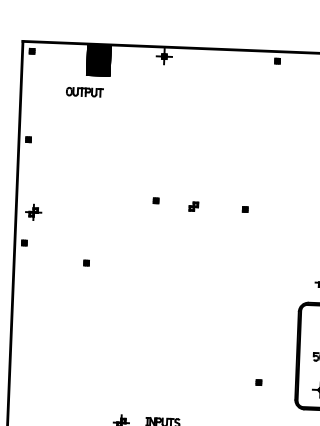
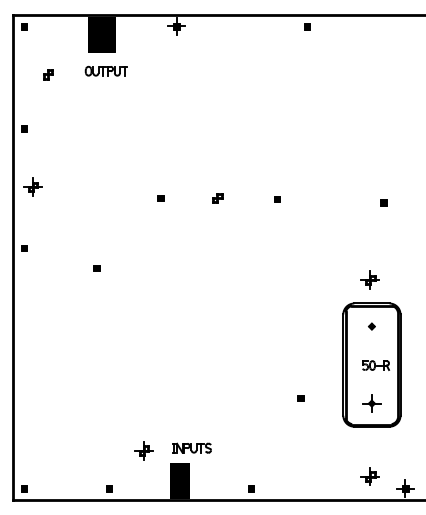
part: (84, 91) -> (105, 70), moved
part: (51, 93) -> (48, 74), added
part: (155, 201) -> (160, 198), moved
part: (33, 211) -> (32, 186), moved

